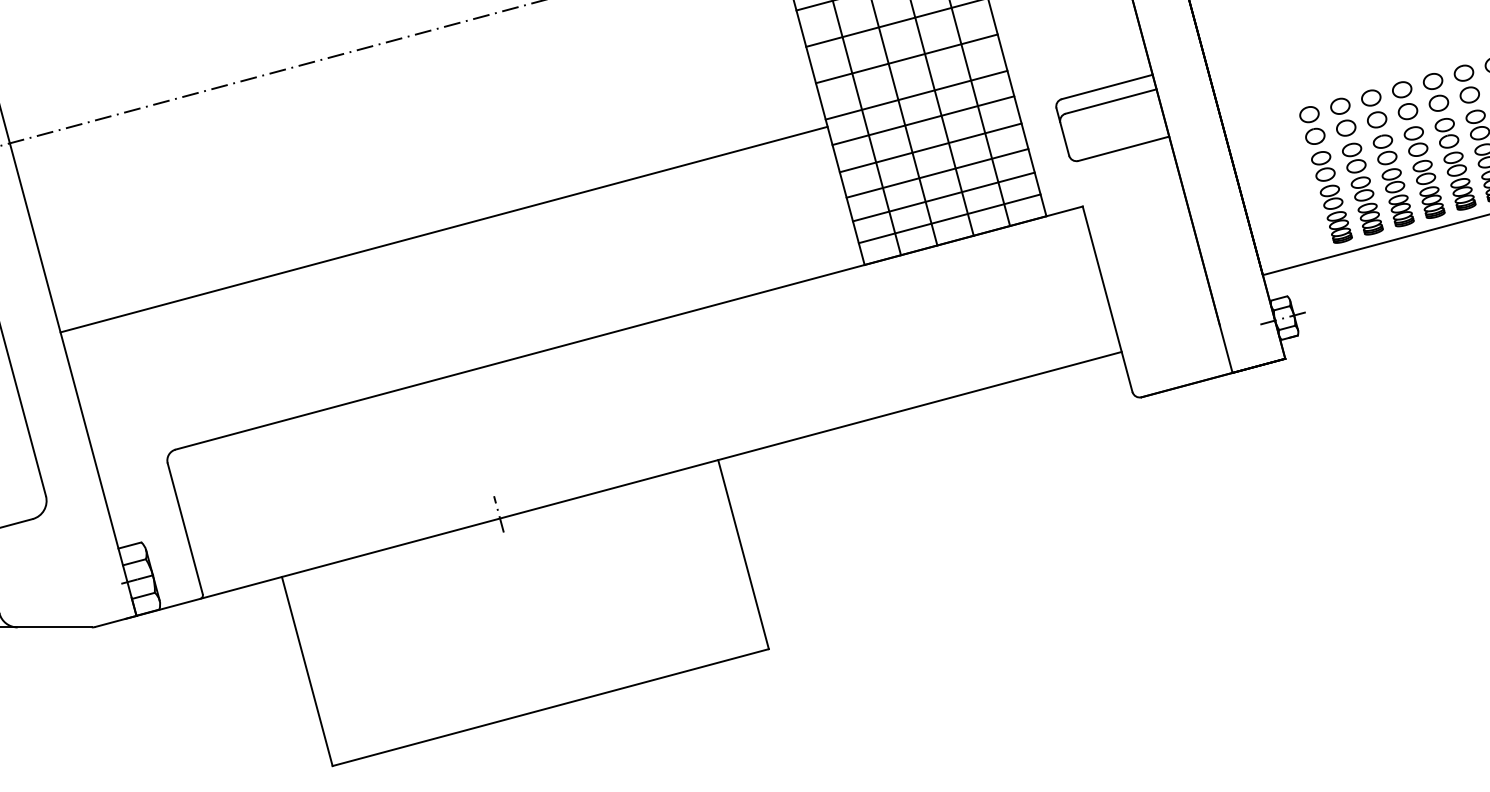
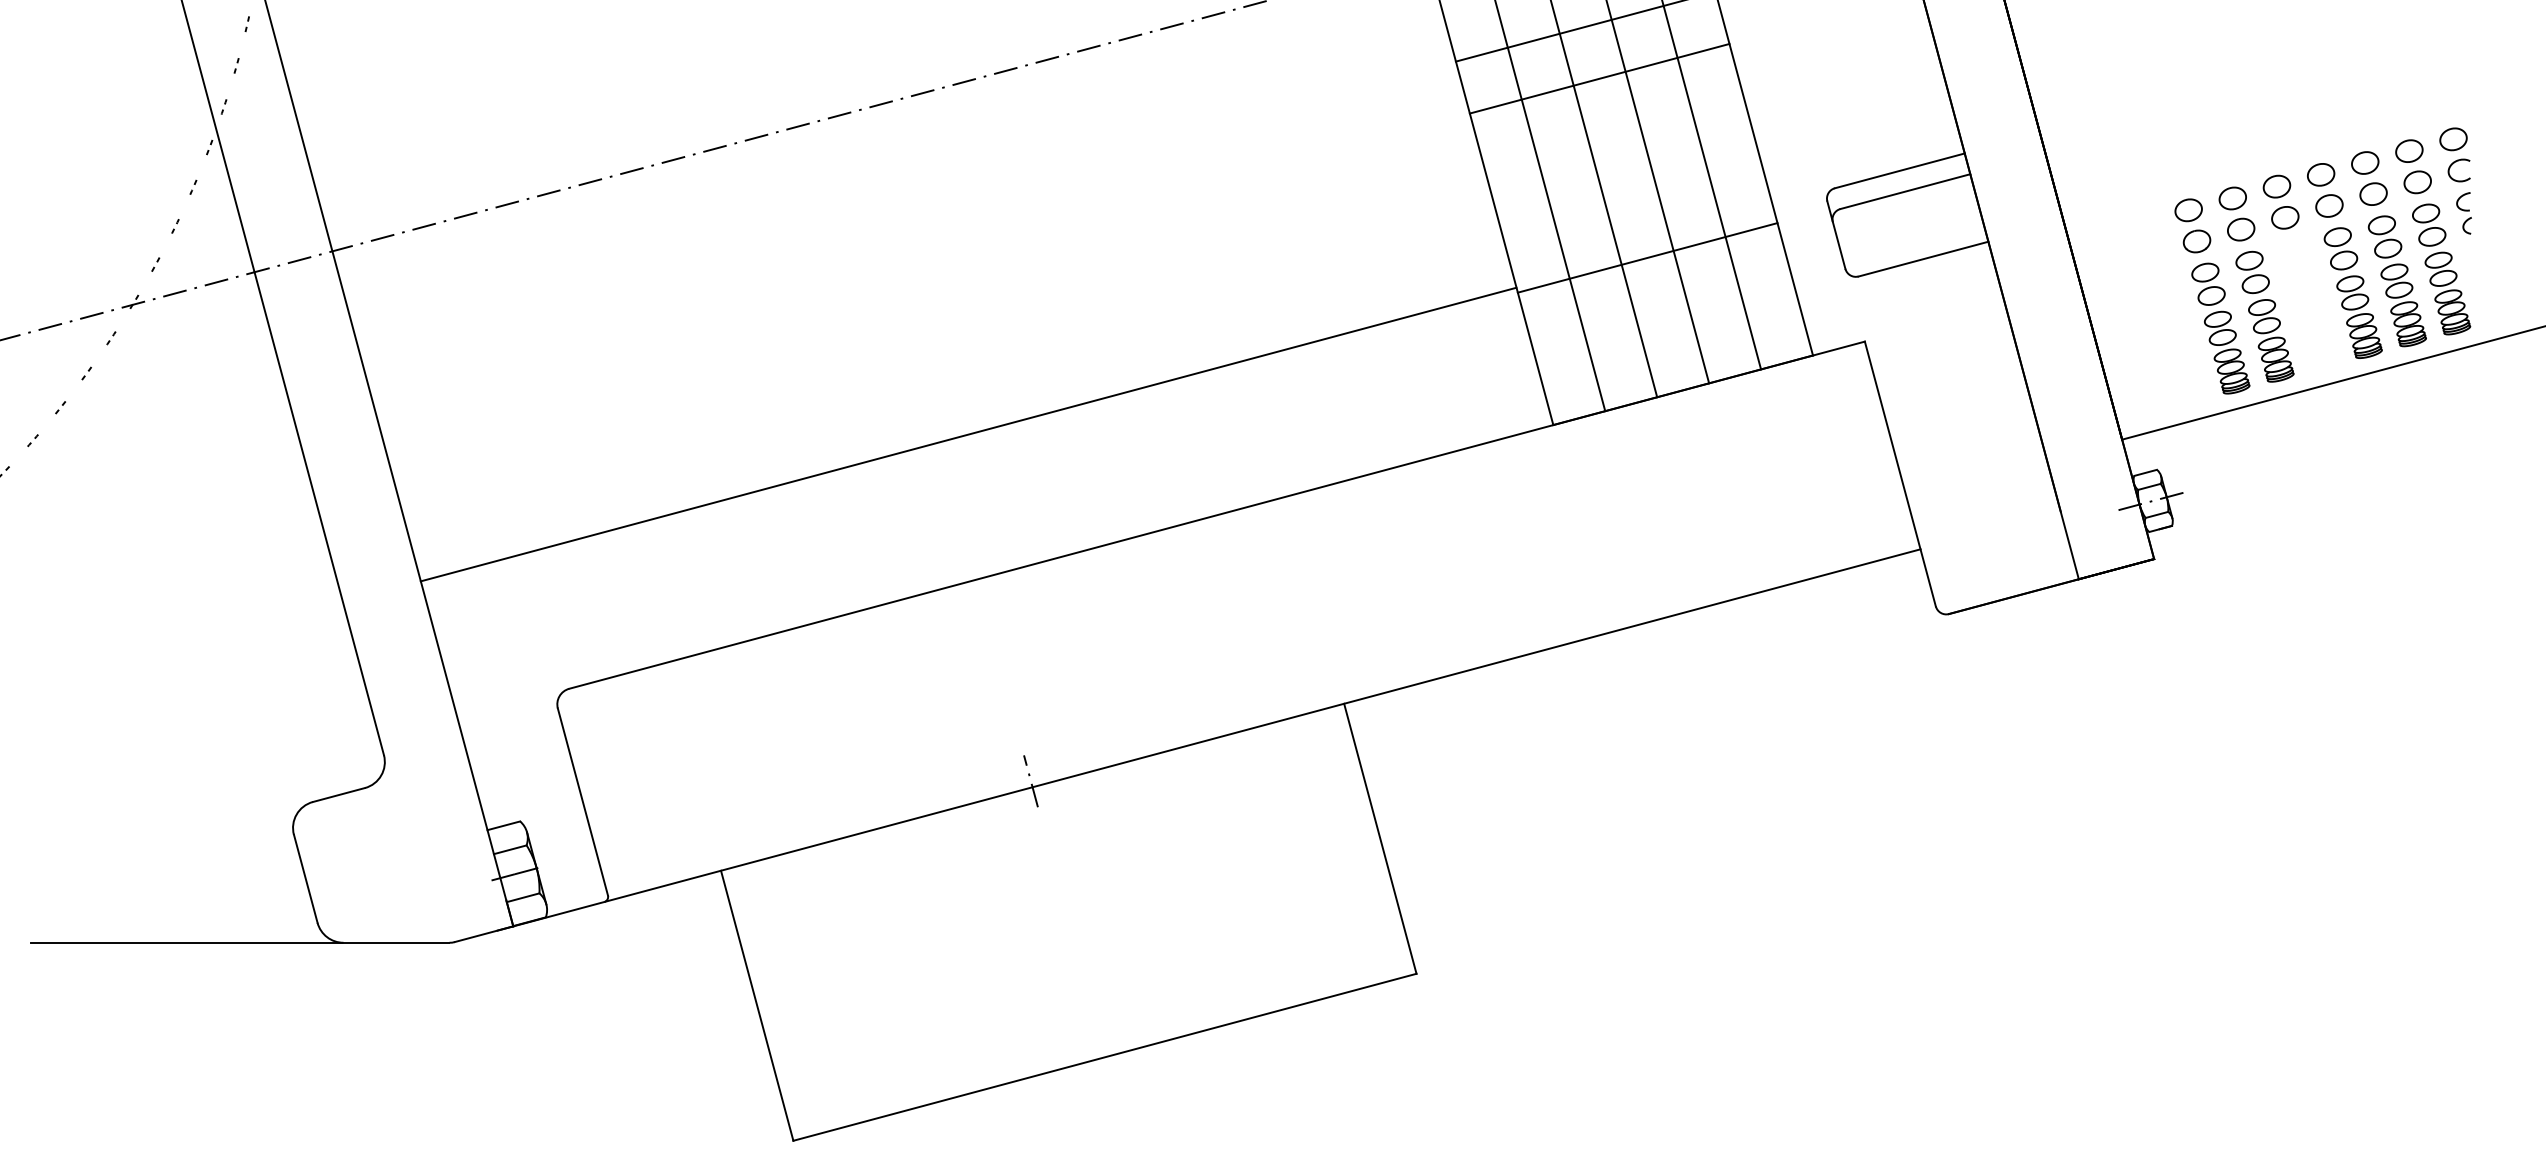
line: (906, 58) -> (1613, 130), removed
line: (916, 95) -> (1627, 182), removed
line: (923, 120) -> (1637, 218), removed
line: (937, 173) -> (1657, 294), removed
part: (1393, 180) -> (2308, 304), removed
line: (943, 196) -> (1666, 327), removed
line: (949, 218) -> (1674, 358), removed
line: (444, 229) -> (968, 434), moved

